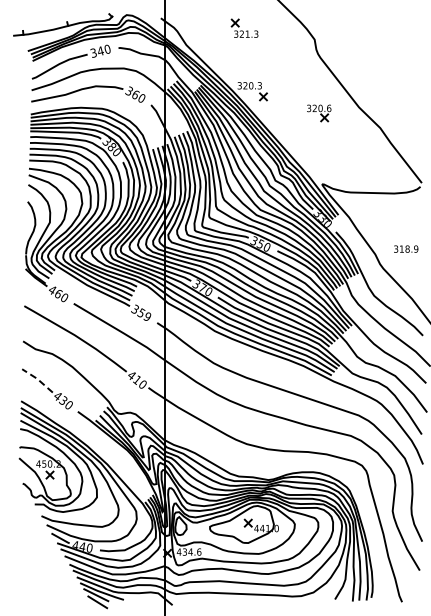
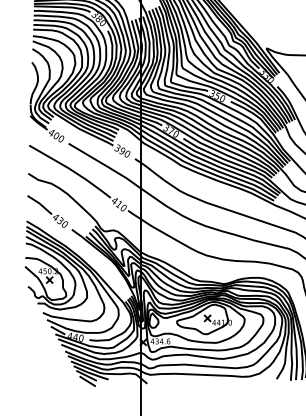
text: (59, 293) -> (57, 135), 460 -> 400
text: (143, 314) -> (124, 152), 359 -> 390
line: (37, 379) -> (39, 203), dashed -> solid

